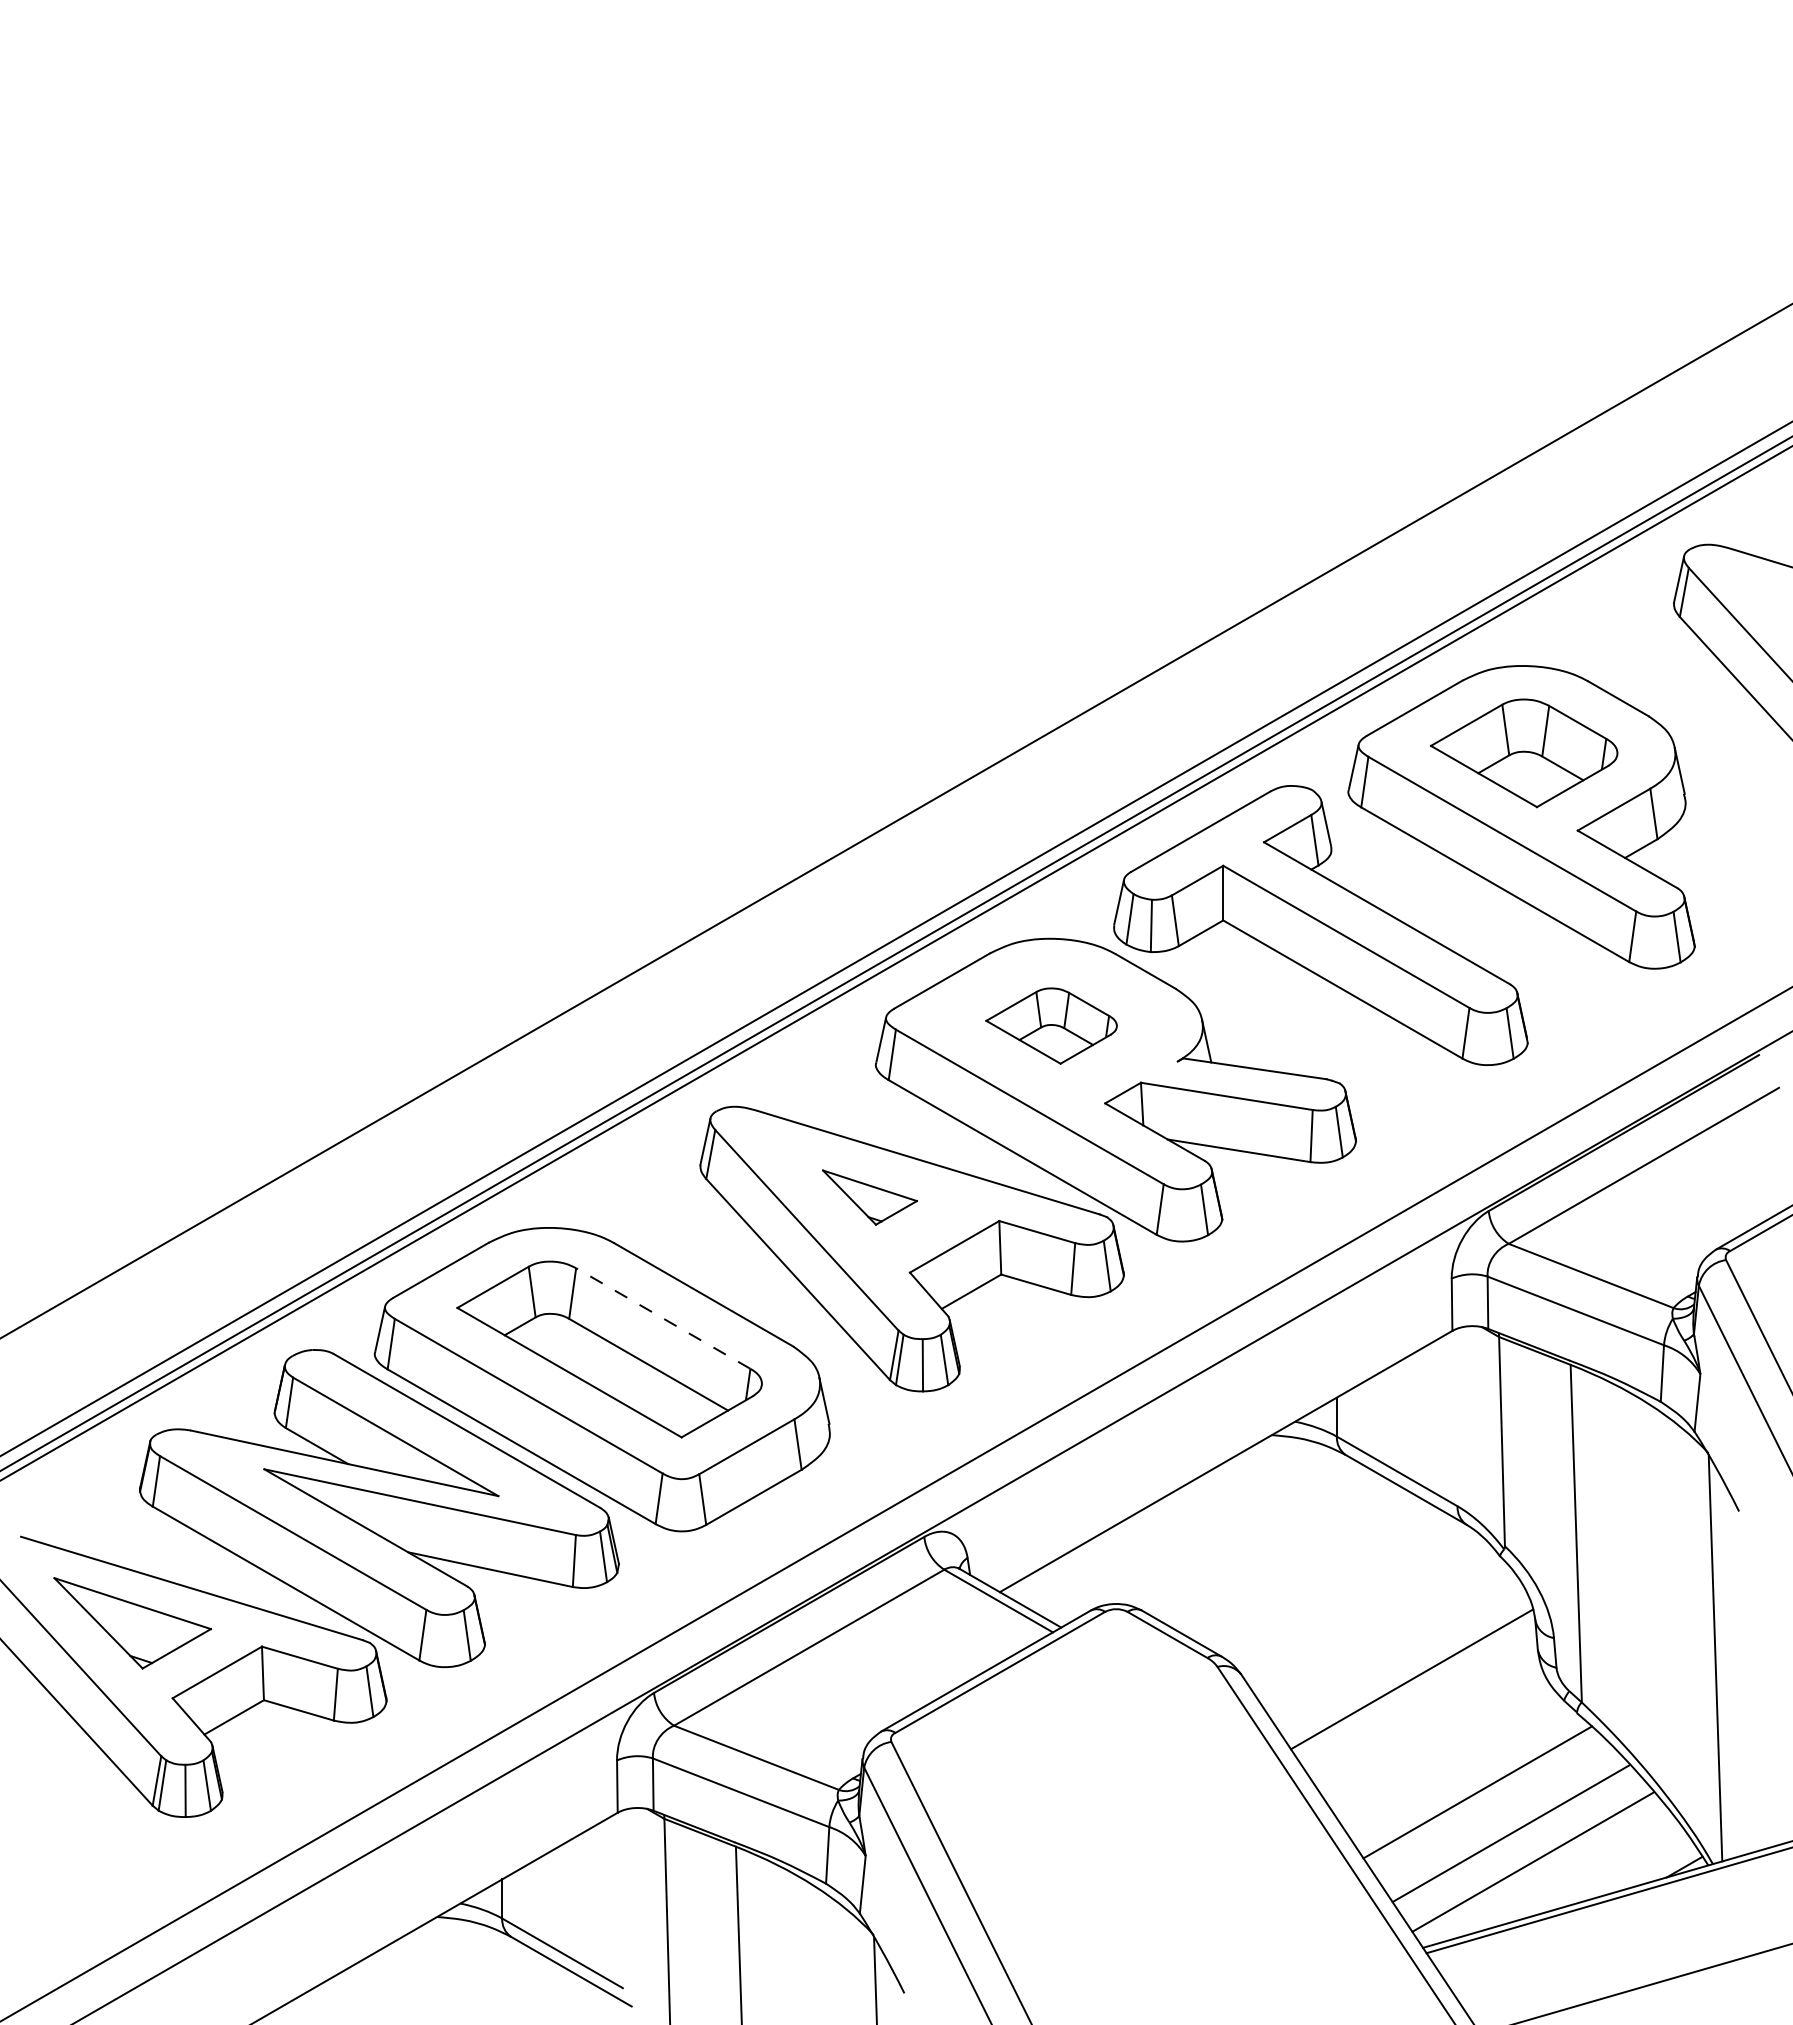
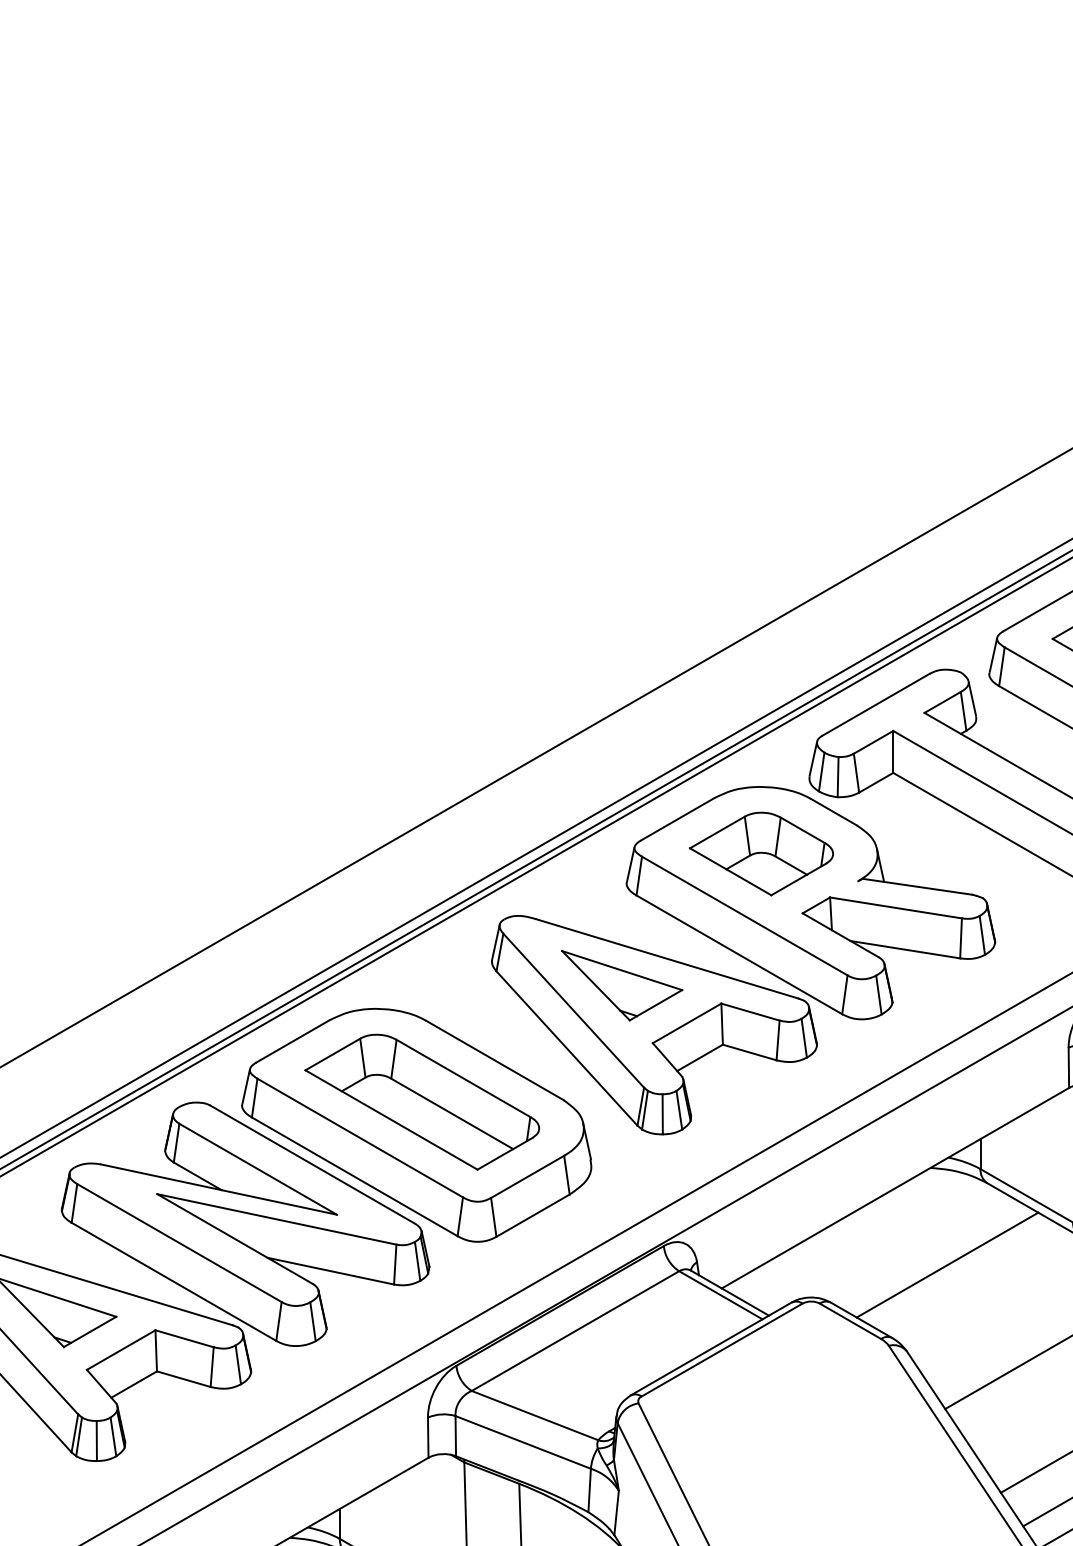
part: (1051, 1025) -> (761, 853), size x1.43
part: (869, 1197) -> (621, 985), size x1.67
line: (663, 1318) -> (463, 1078), dashed -> solid
line: (1293, 1561) -> (947, 1264), added

